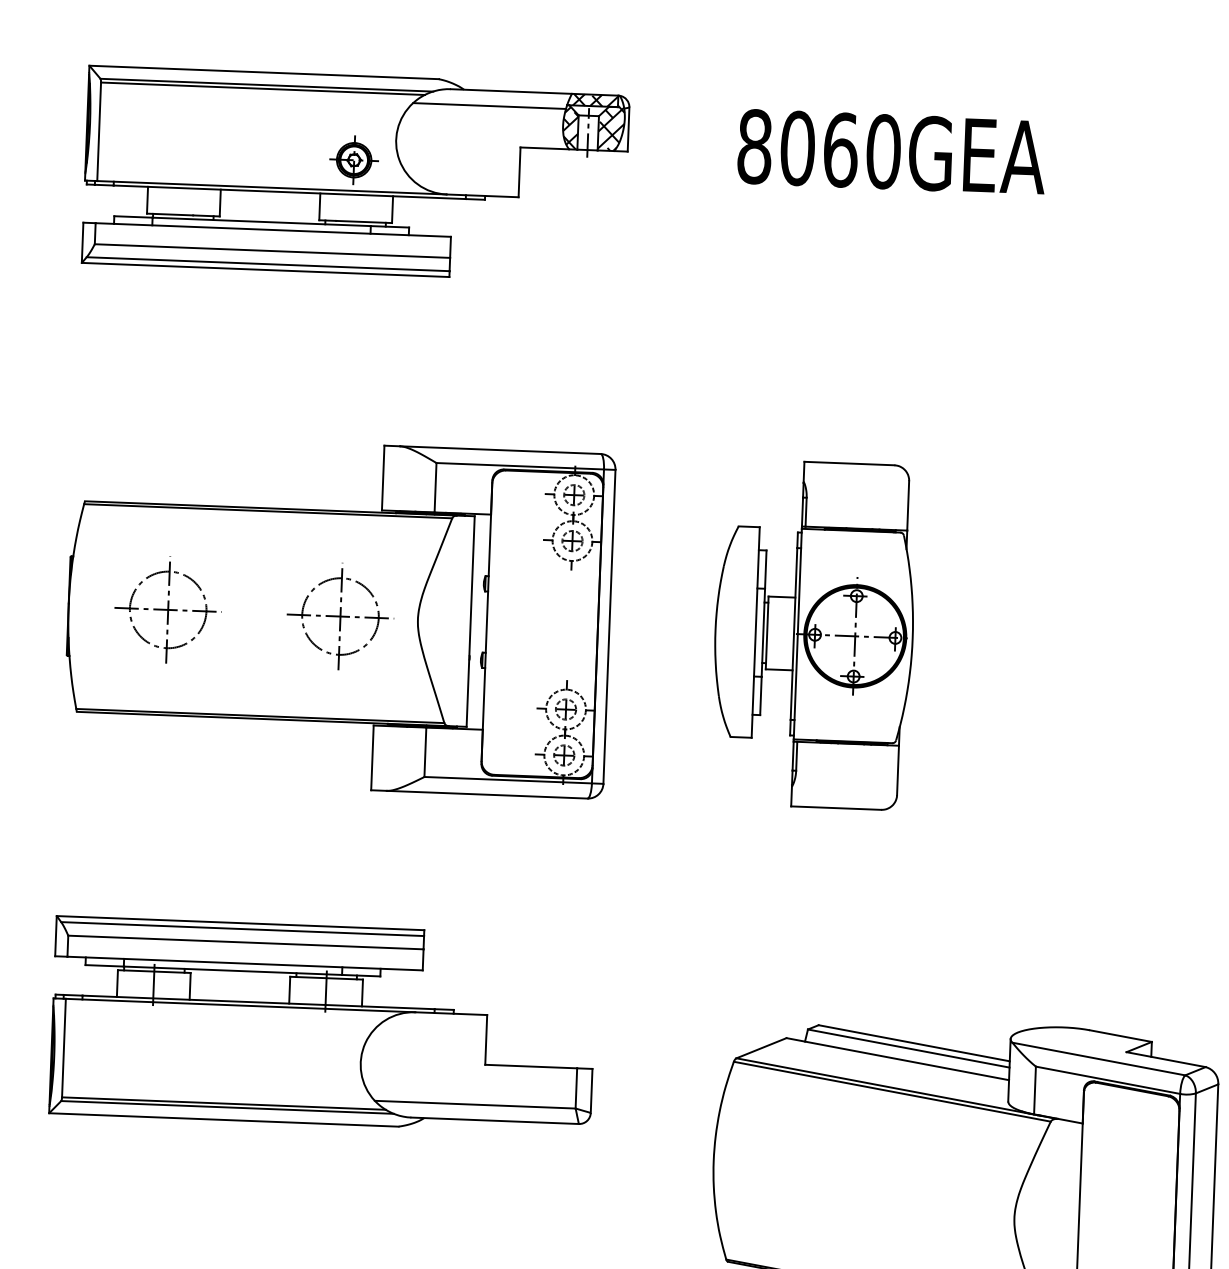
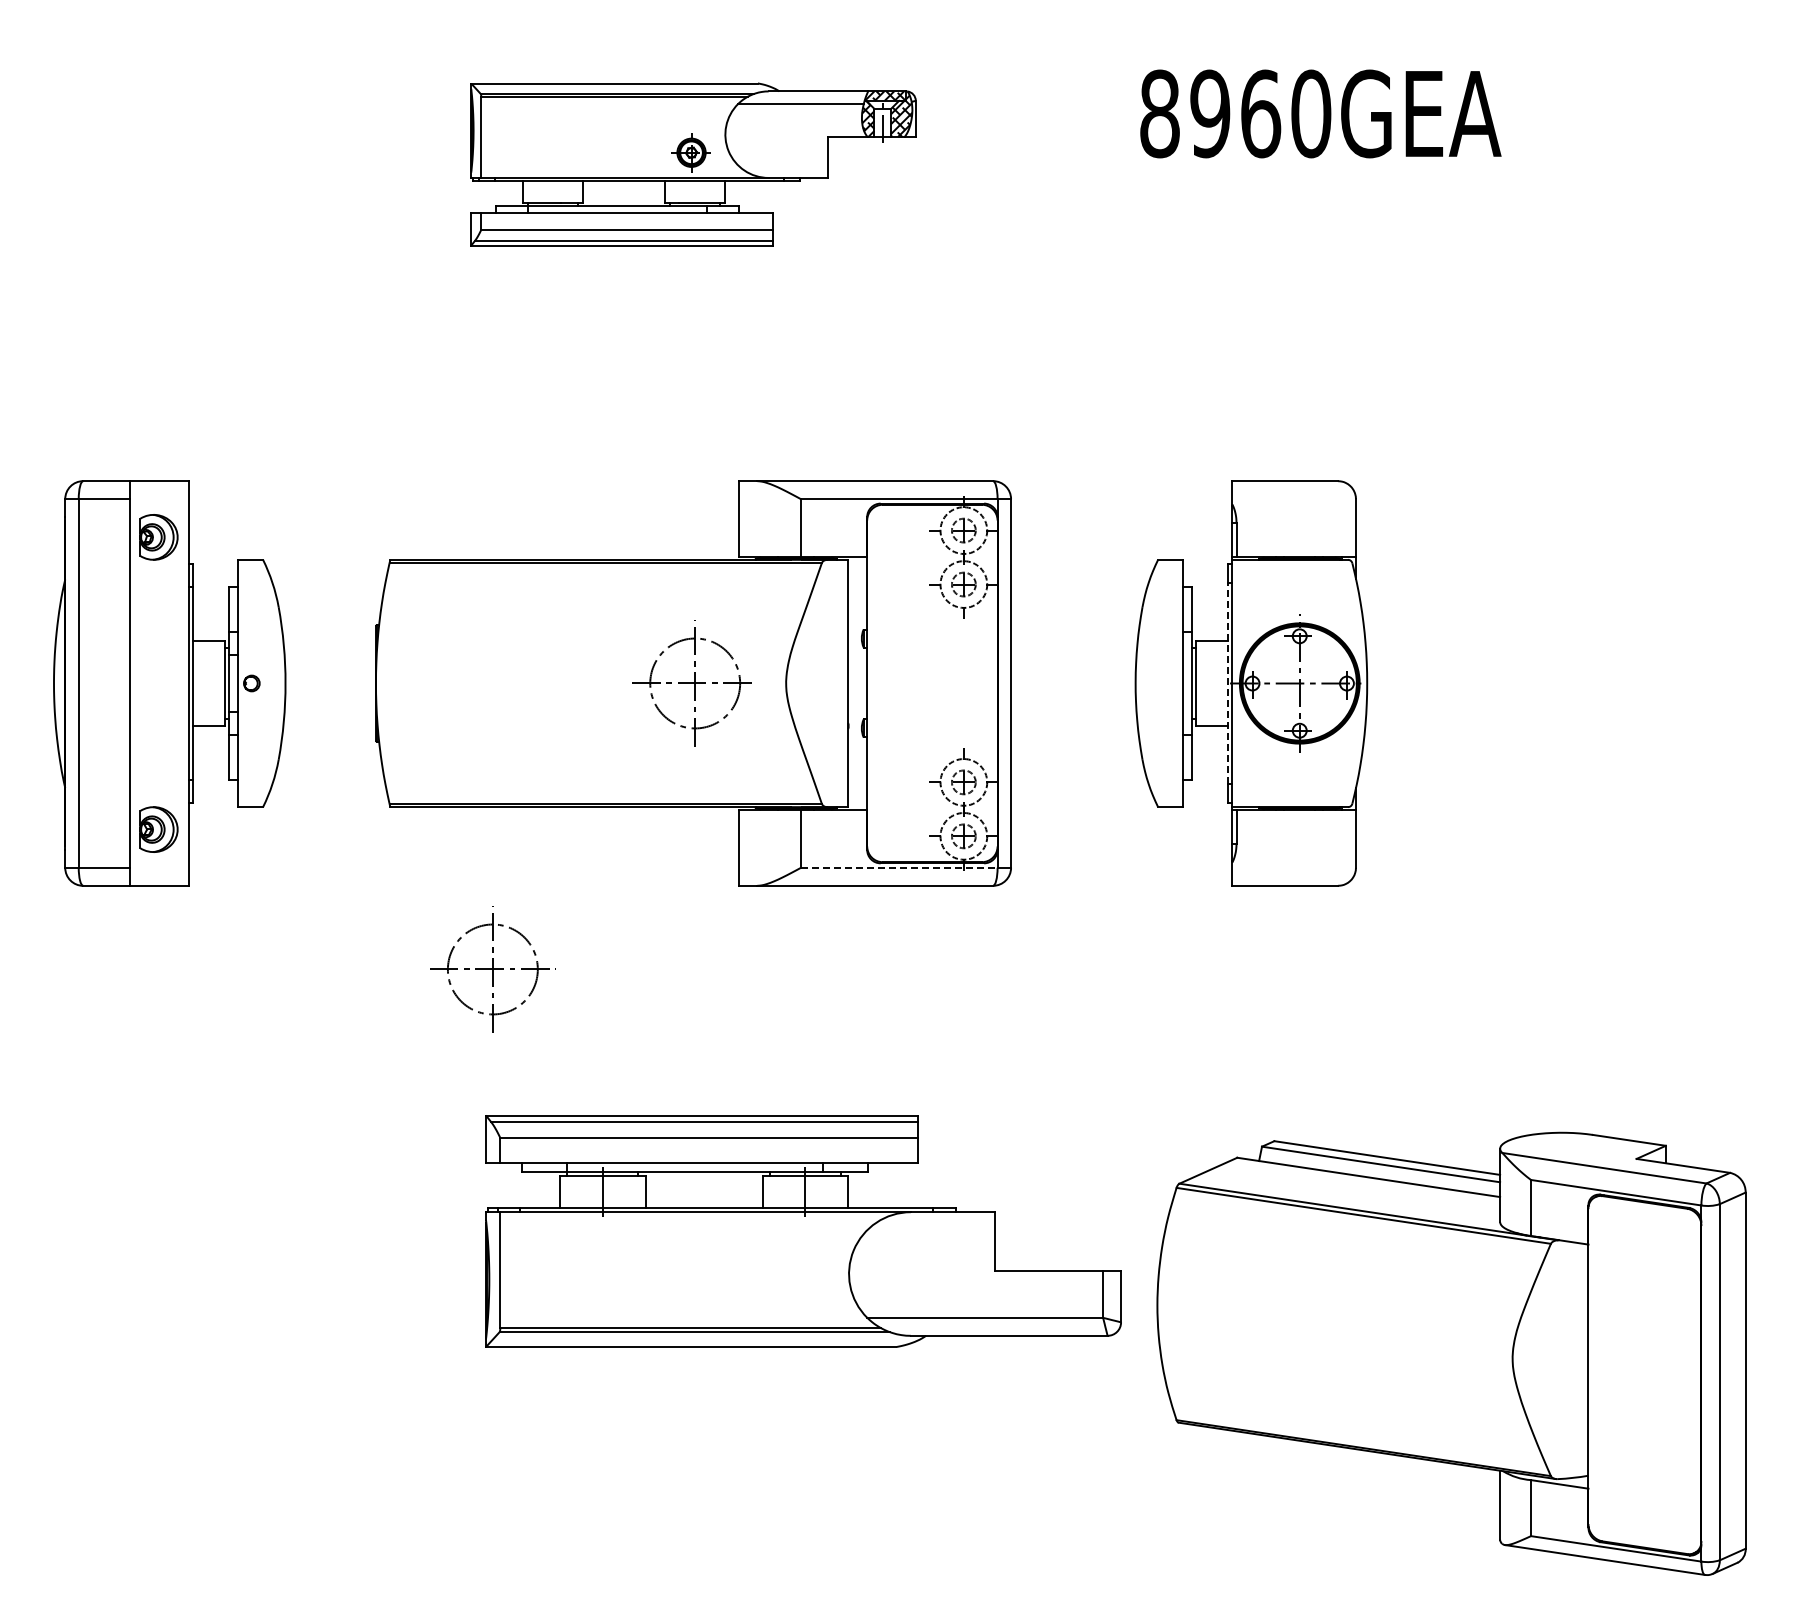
text: (797, 148) -> (1210, 113), 8060GEA -> 8960GEA
part: (356, 174) -> (693, 164), size x0.7
part: (167, 609) -> (492, 969), moved
line: (793, 633) -> (1227, 683), solid -> dashed
line: (508, 779) -> (899, 867), solid -> dashed
part: (323, 1025) -> (803, 1231), moved

